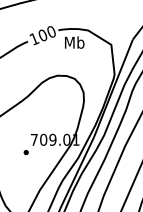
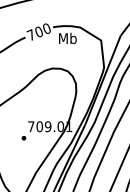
text: (33, 38) -> (30, 34), 100 -> 700

